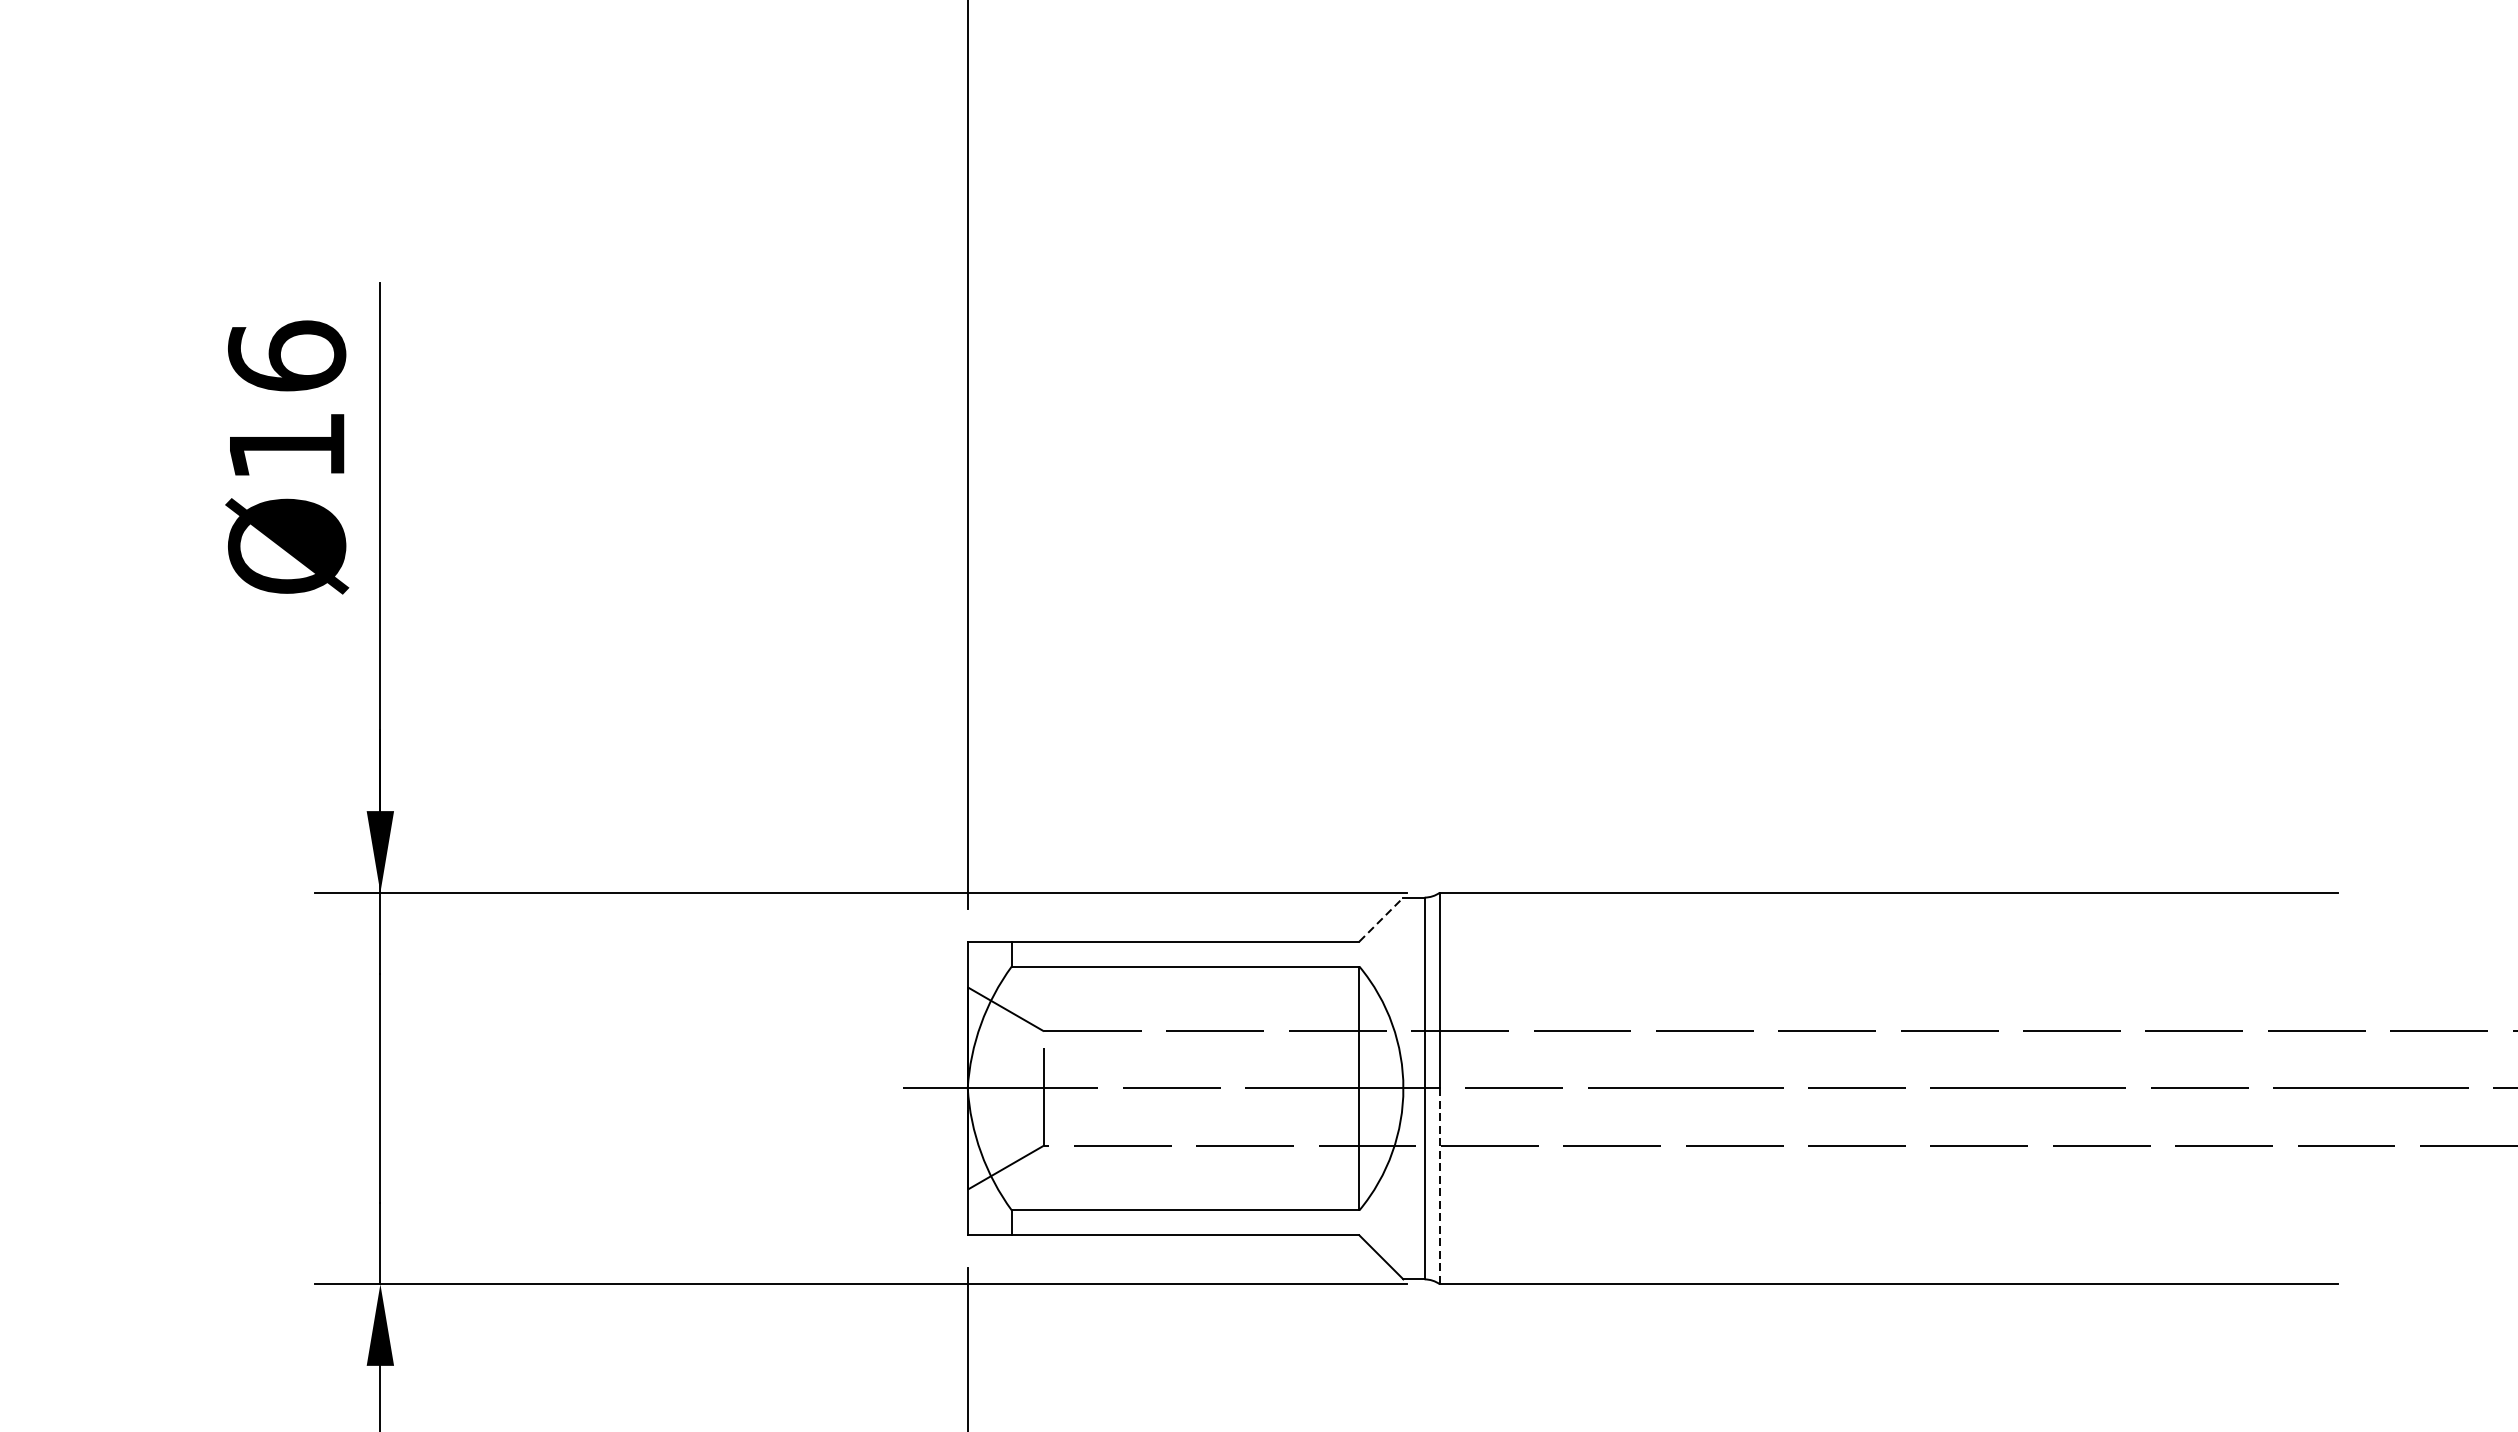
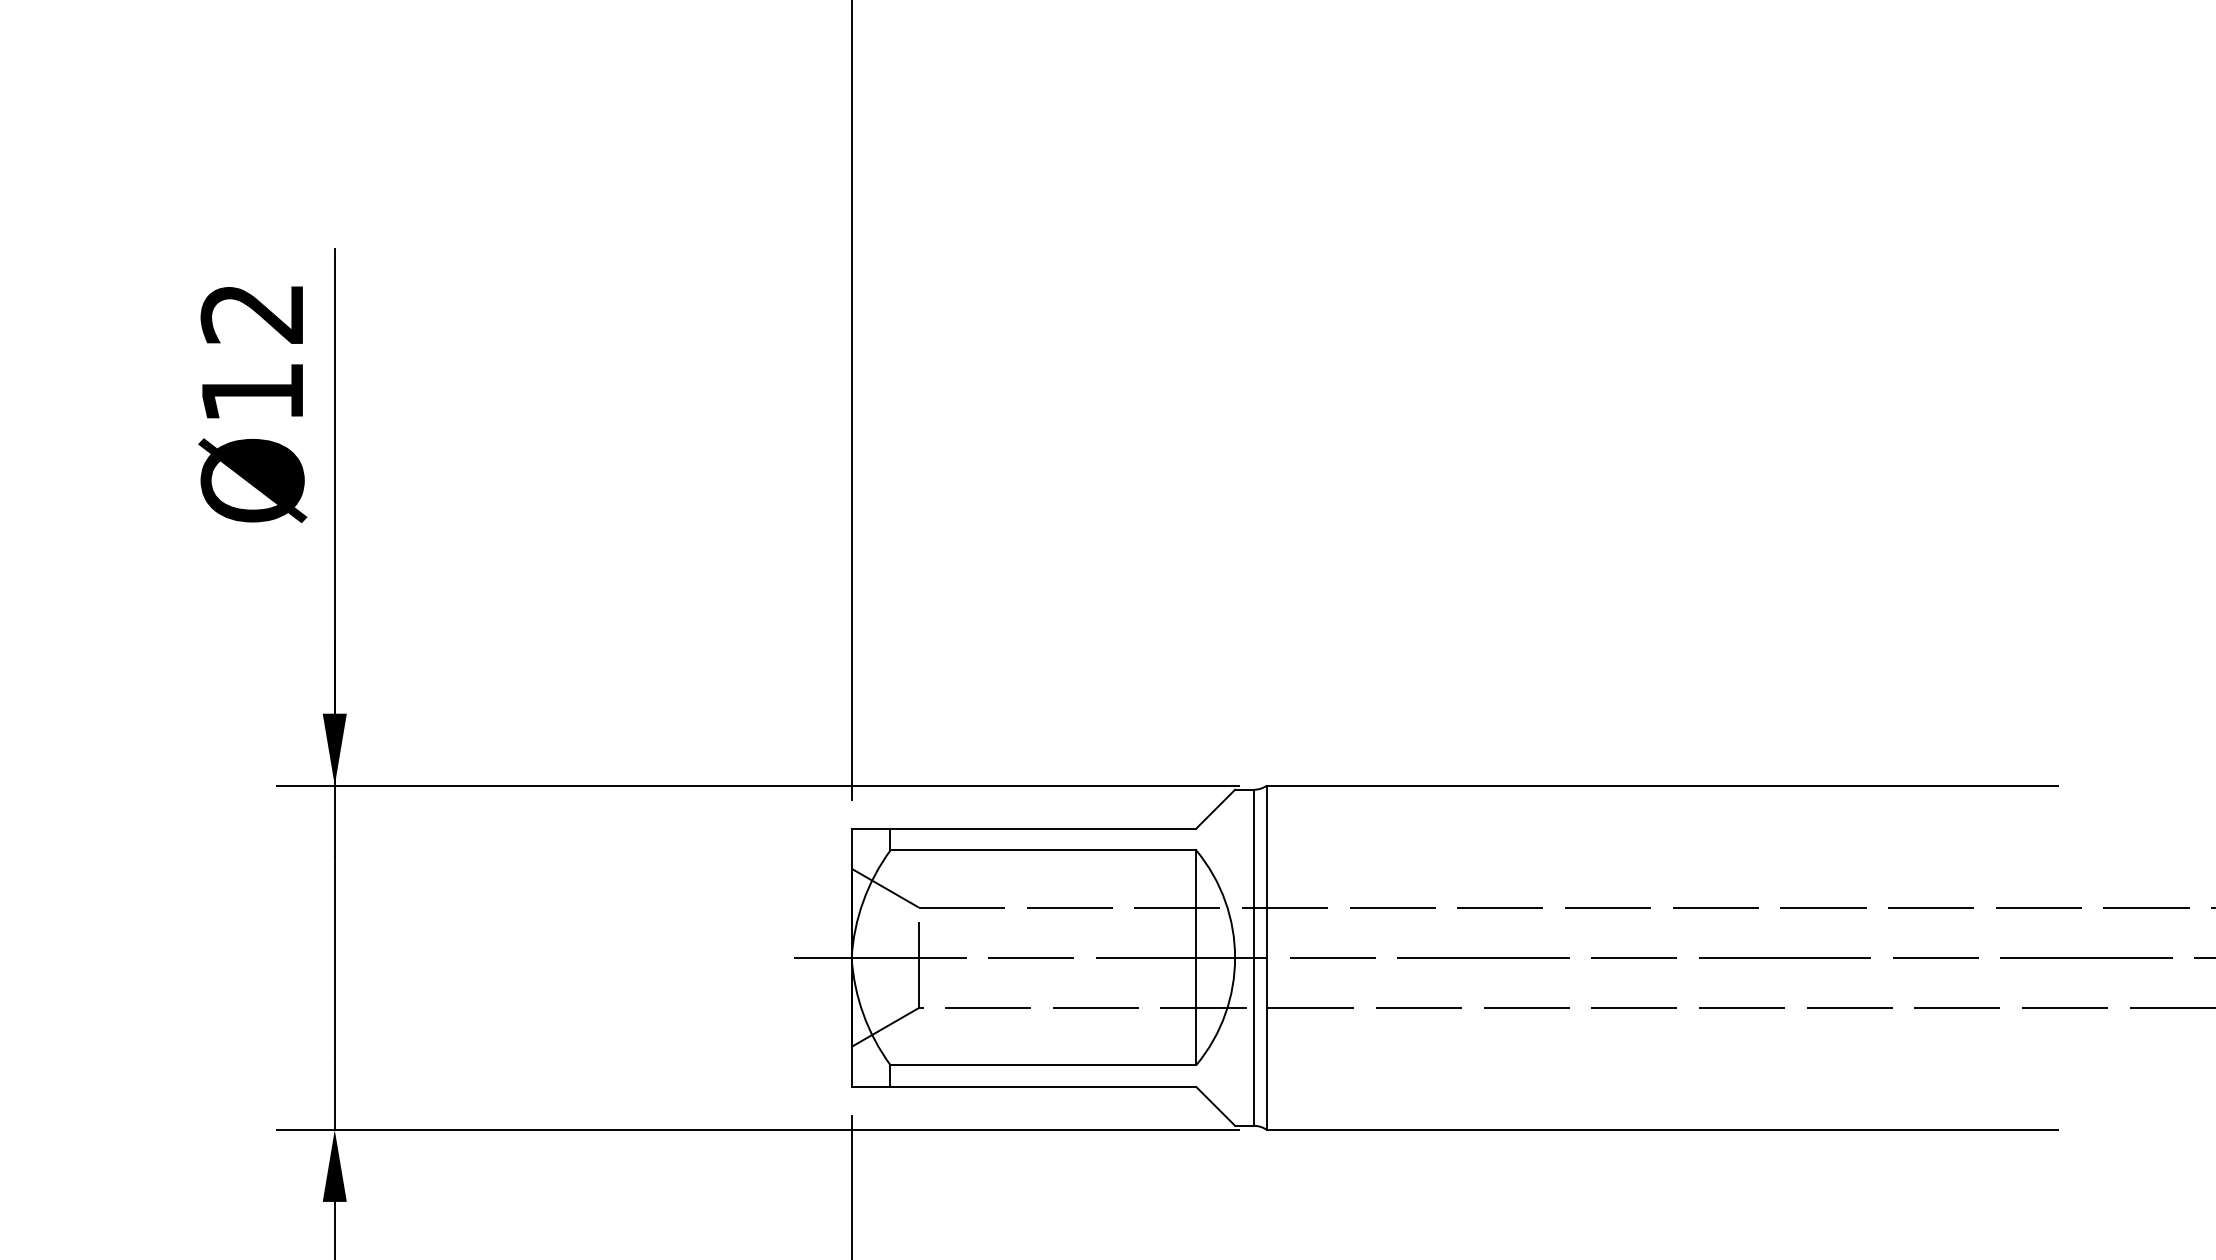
text: (286, 355) -> (252, 312), Ø16 -> Ø12
line: (1382, 918) -> (1216, 808), dashed -> solid
line: (1440, 1186) -> (1267, 1044), dashed -> solid

